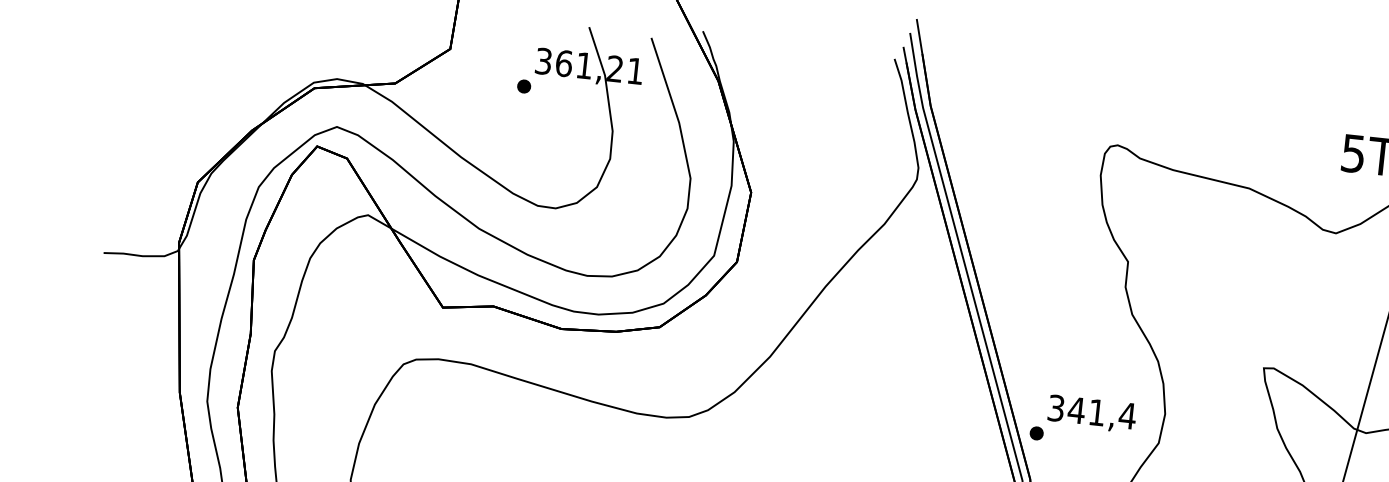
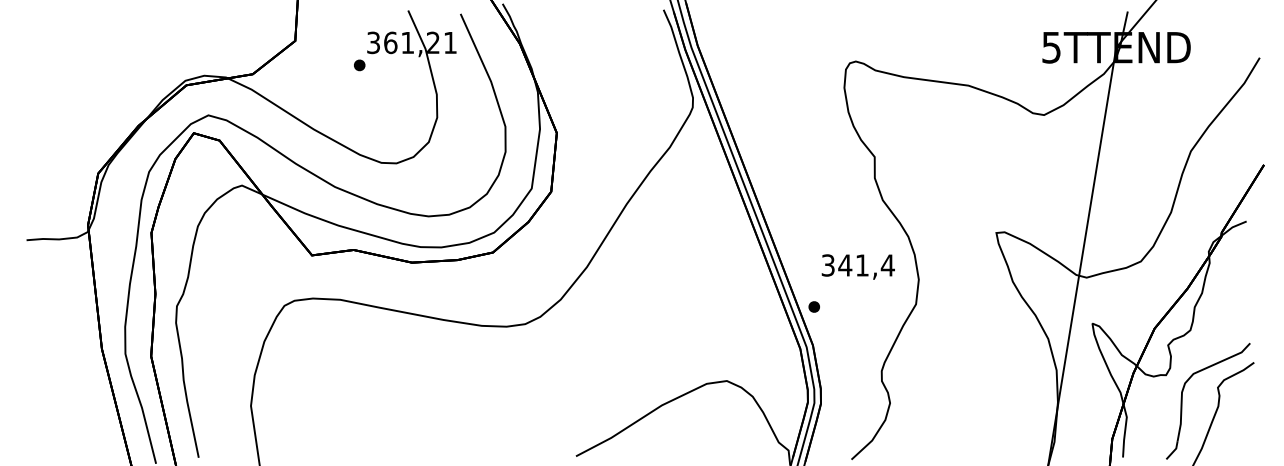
text: (1091, 413) -> (857, 266), moved

